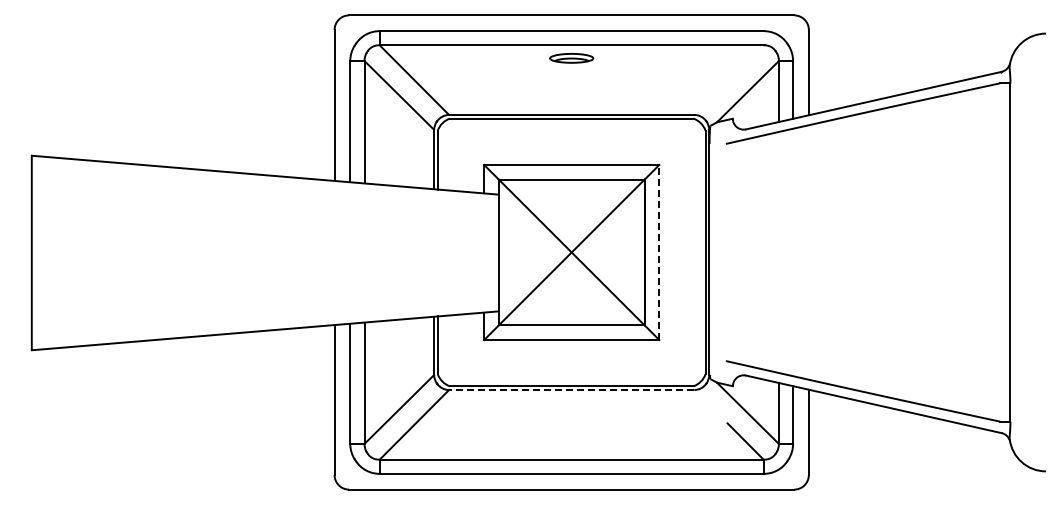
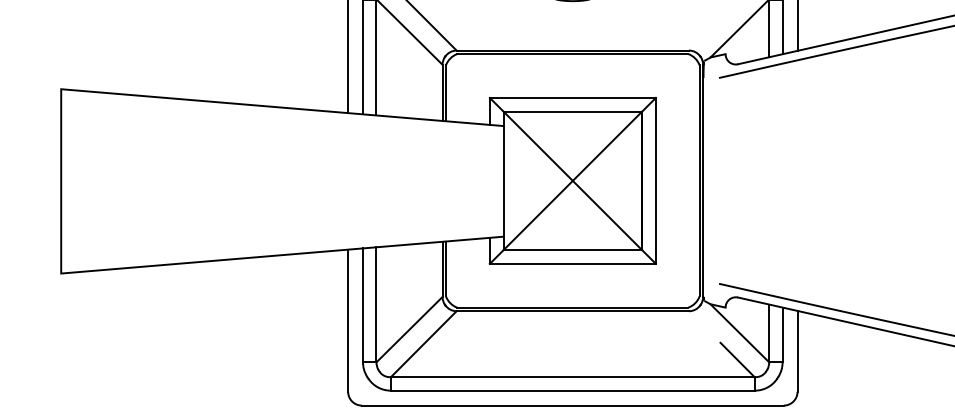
line: (659, 252) -> (656, 180), dashed -> solid
line: (571, 390) -> (572, 311), dashed -> solid

